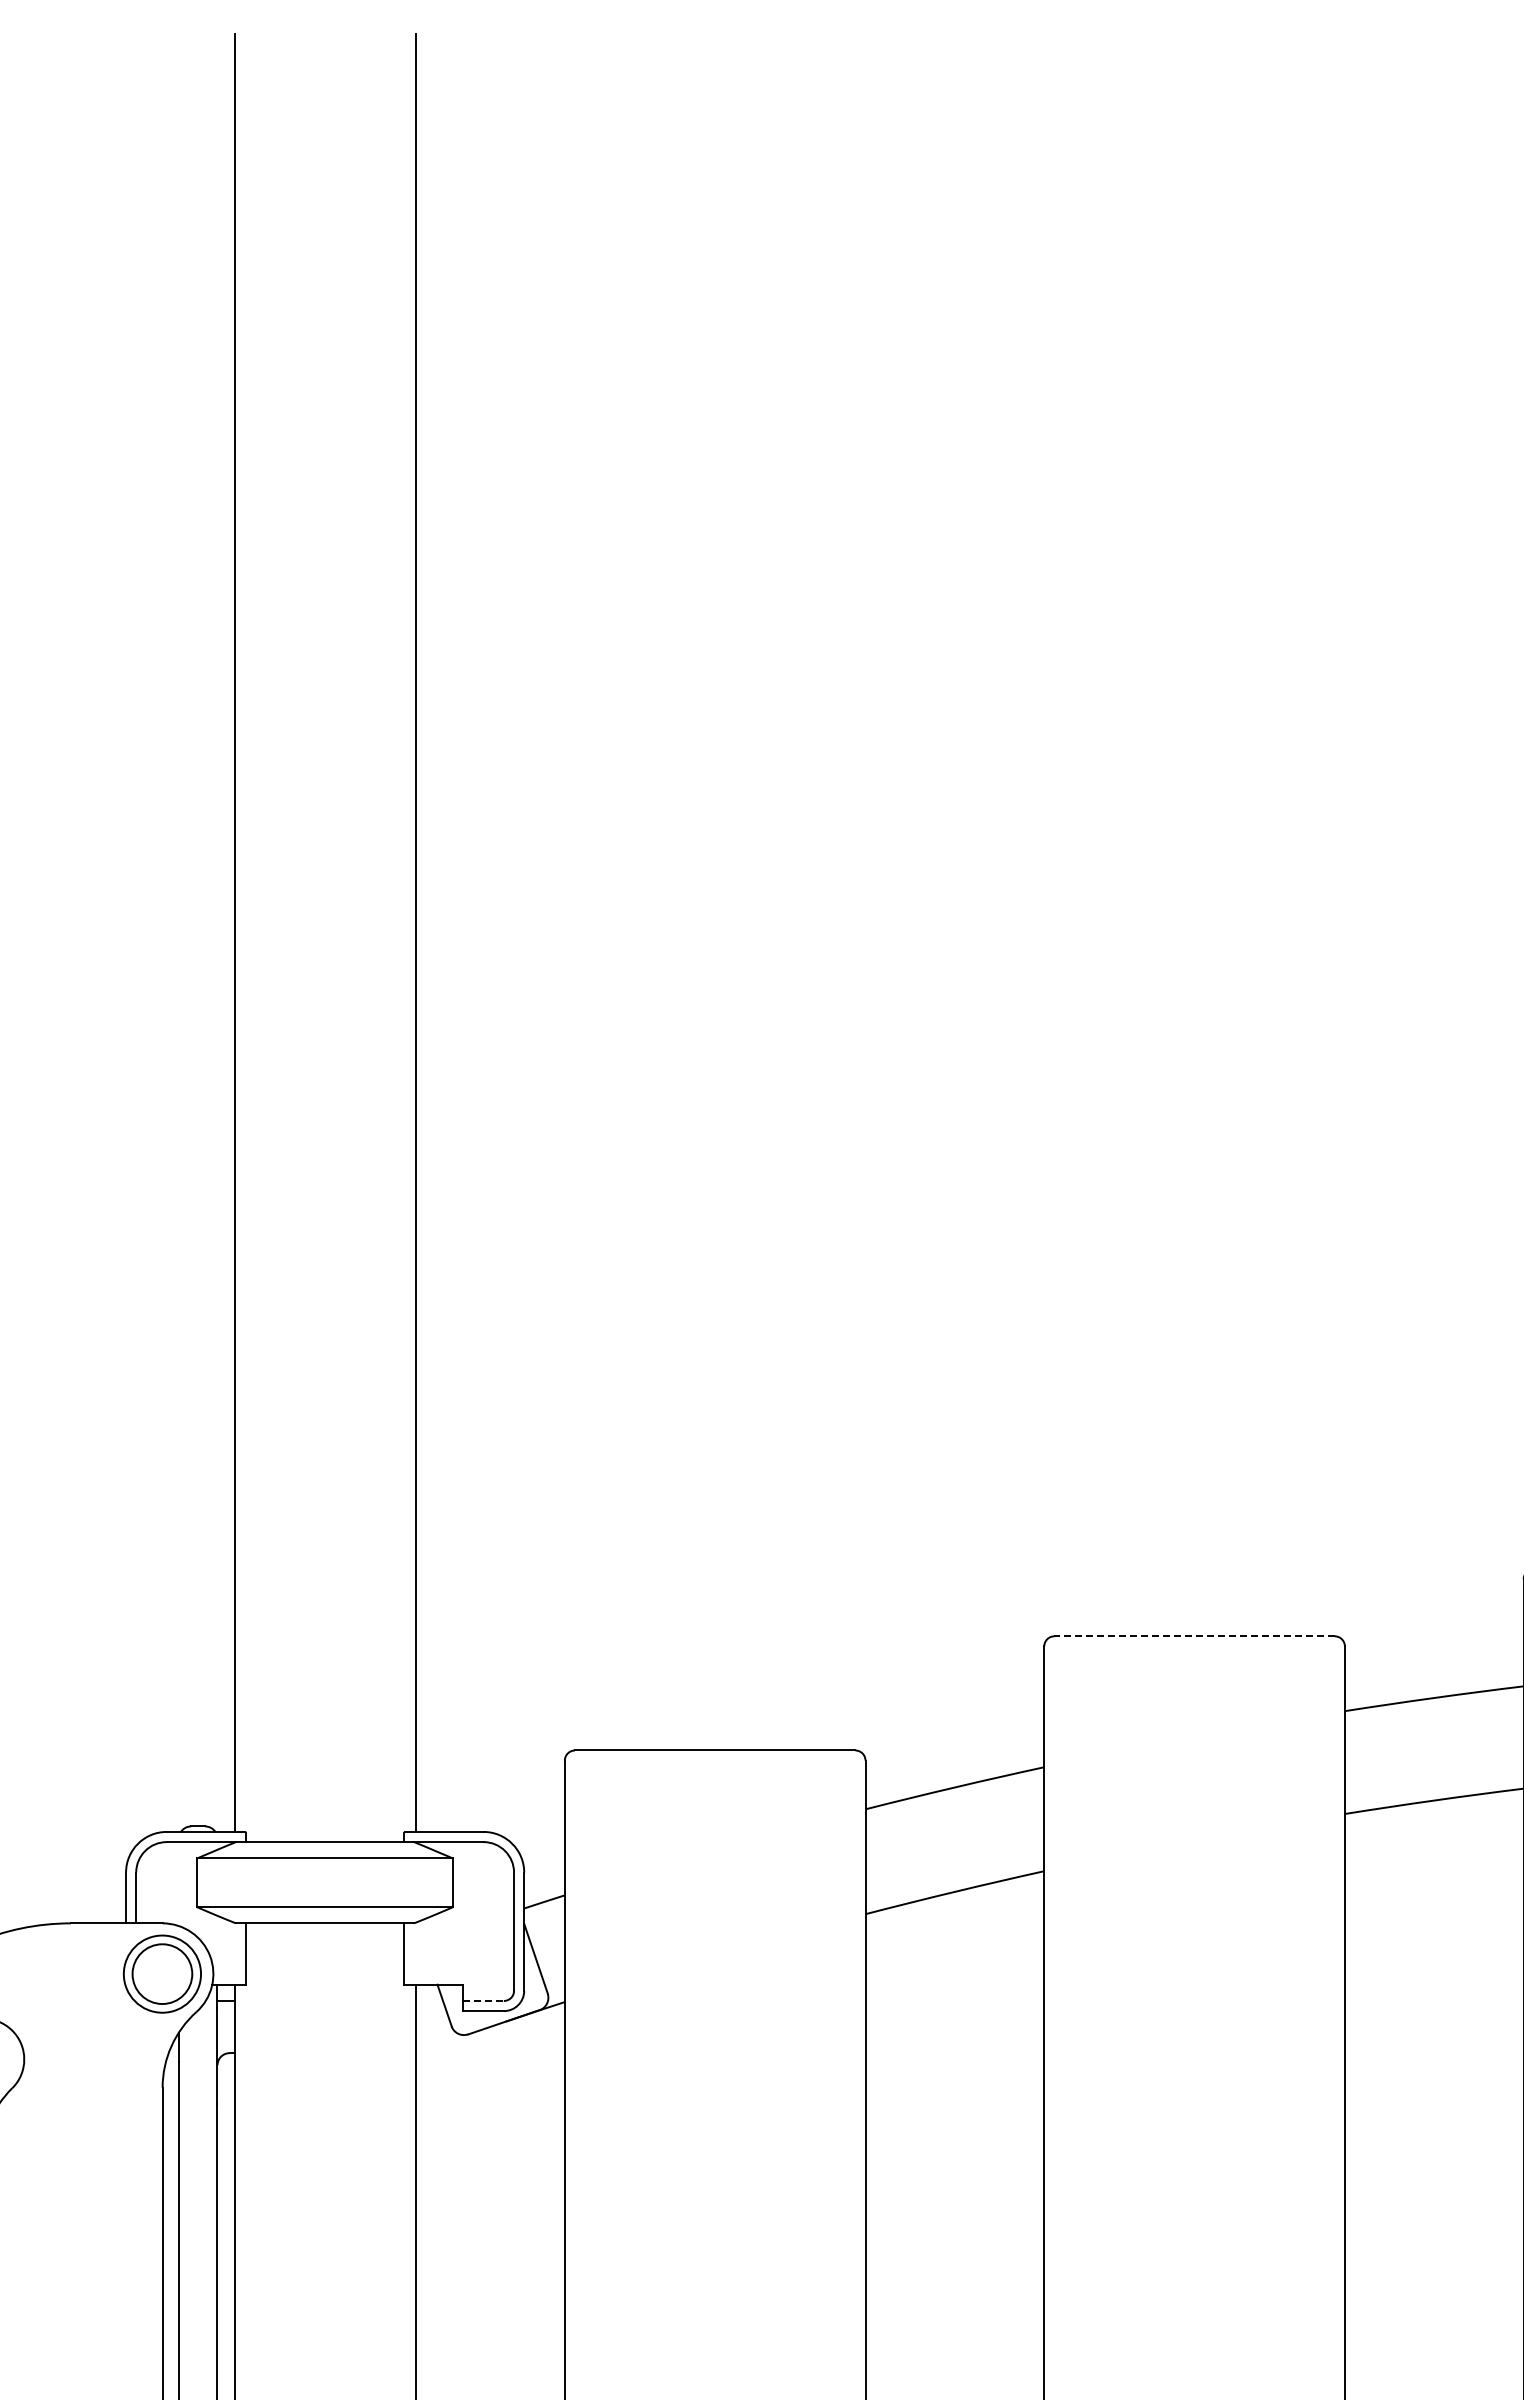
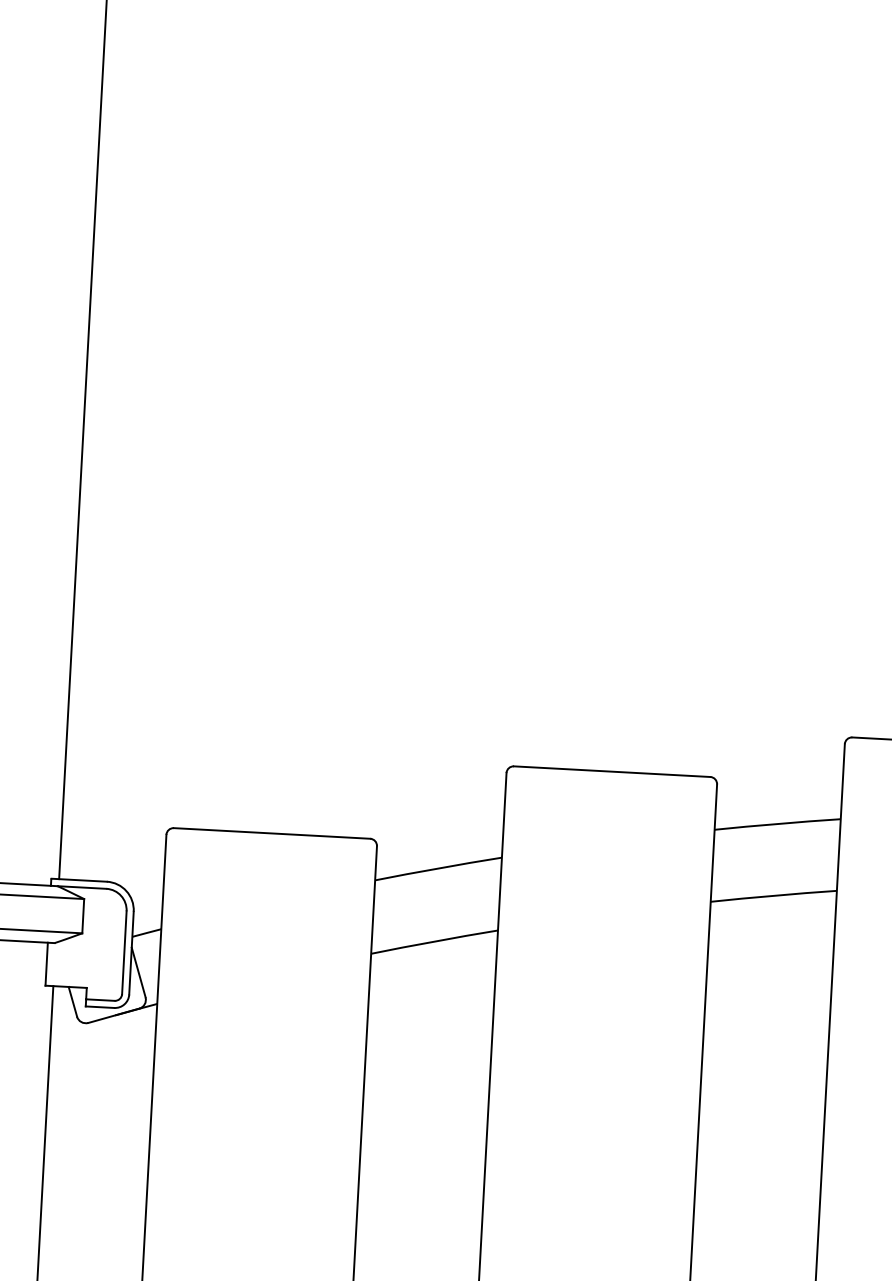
line: (1194, 1636) -> (612, 771), dashed -> solid
line: (484, 2000) -> (101, 999), dashed -> solid

